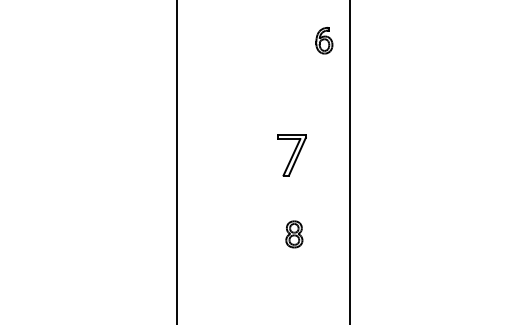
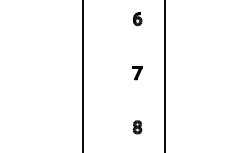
part: (324, 41) -> (137, 19), moved
part: (292, 156) -> (137, 73), size x0.62
part: (294, 234) -> (137, 127), moved

